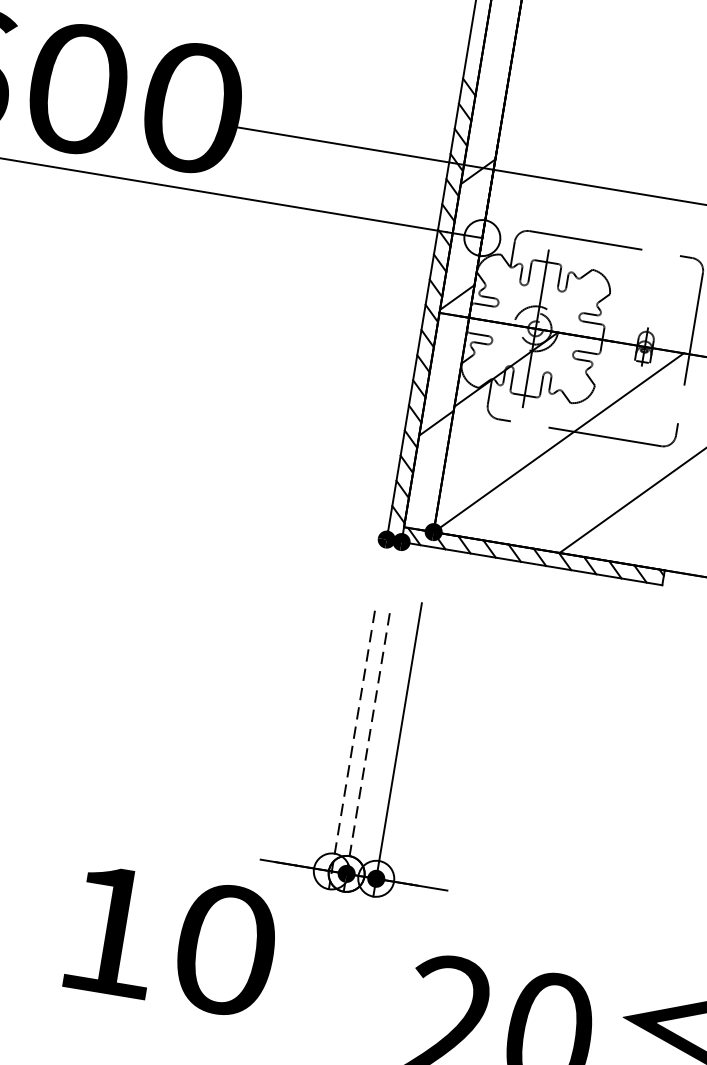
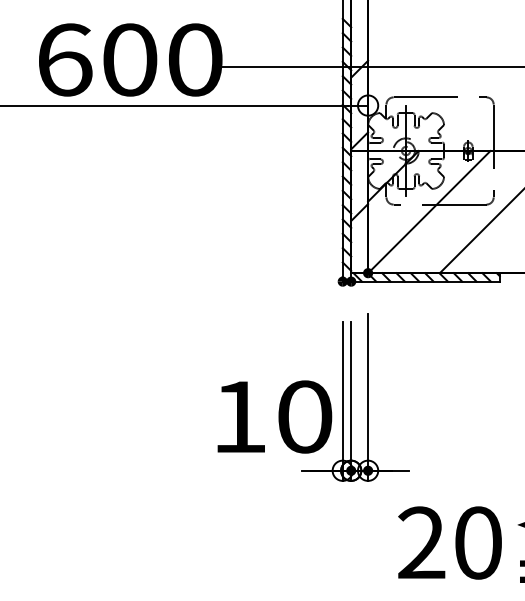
line: (351, 751) -> (342, 402), dashed -> solid
line: (366, 754) -> (351, 402), dashed -> solid
text: (172, 940) -> (274, 416), moved

